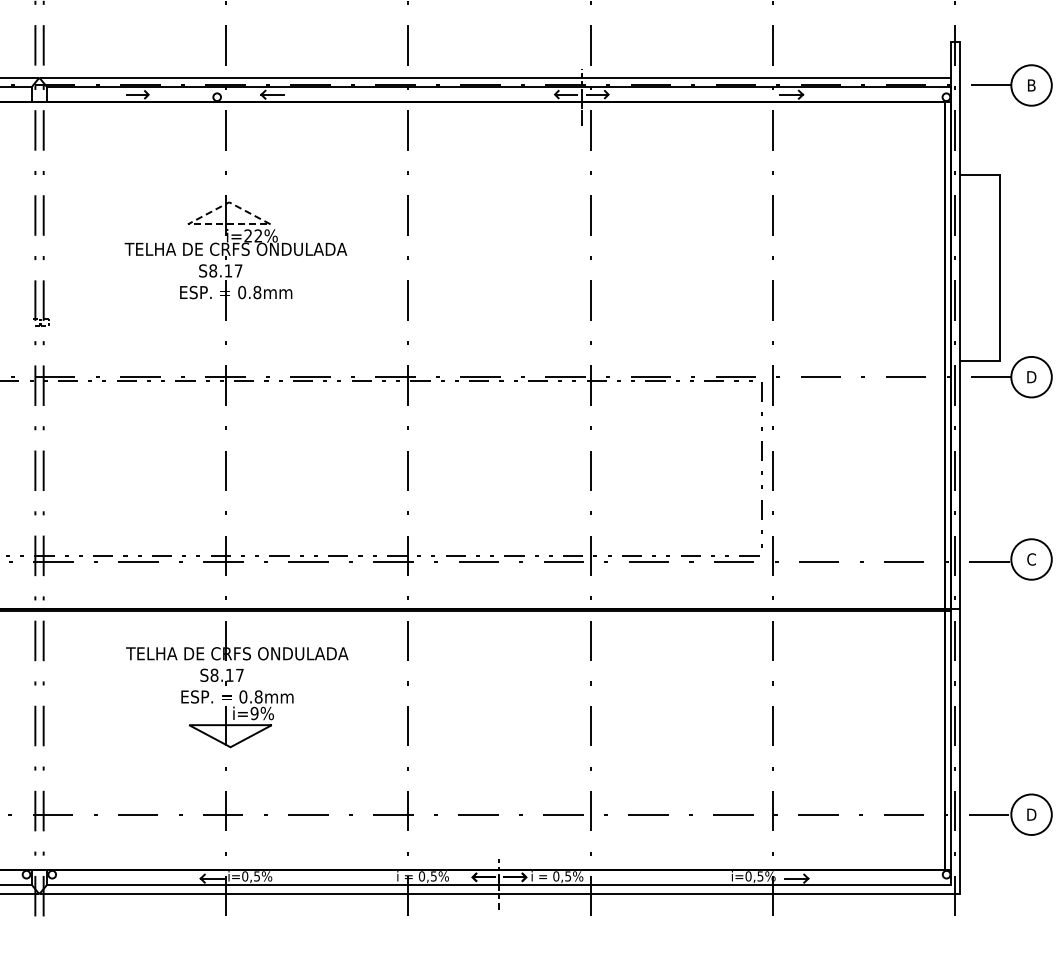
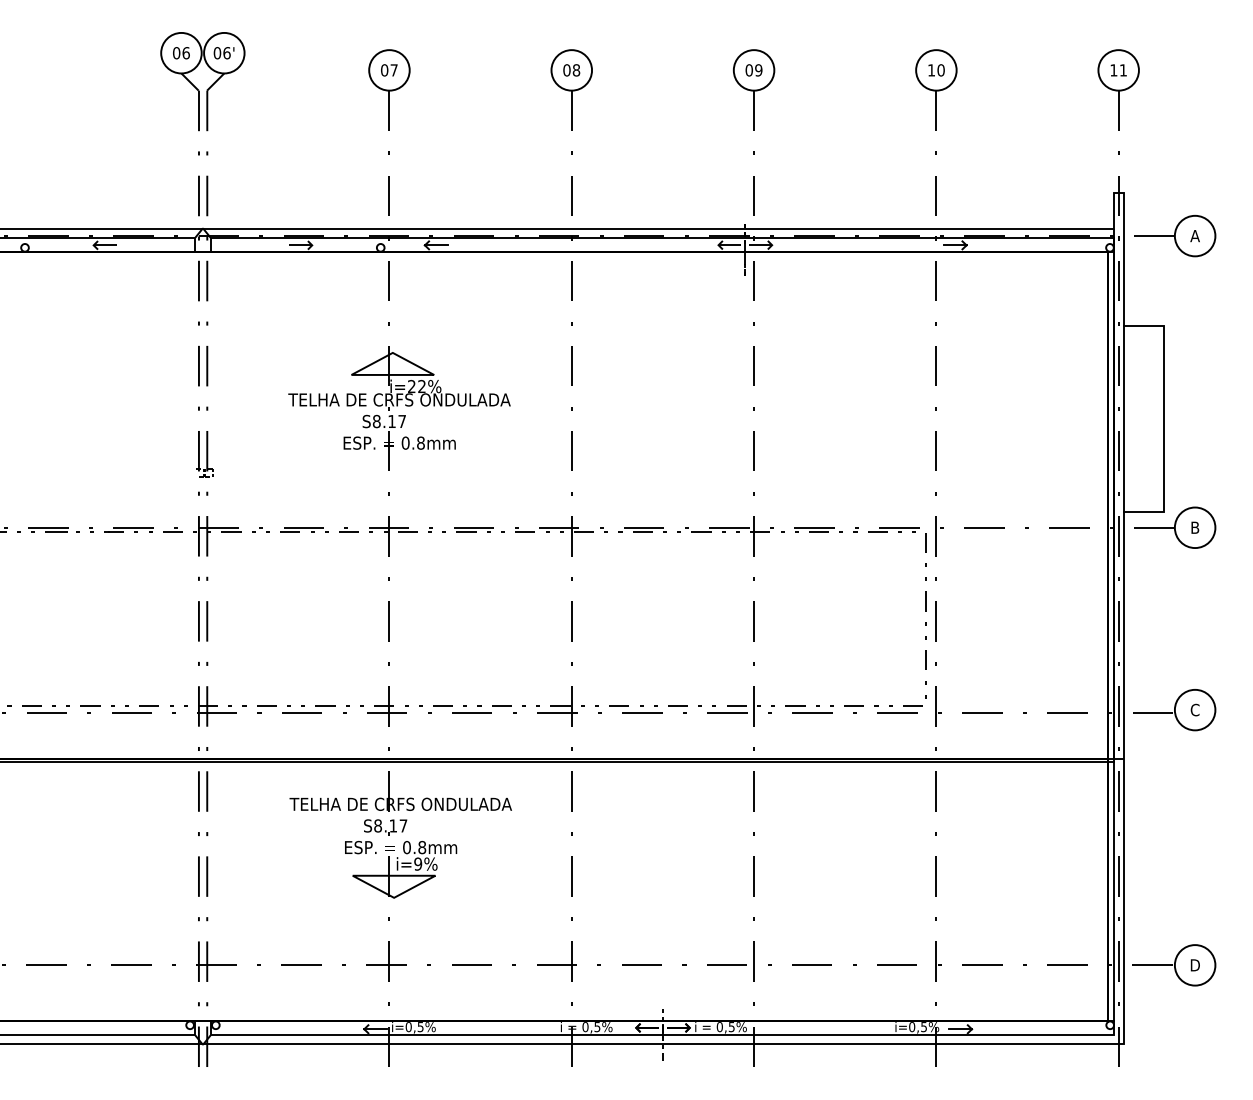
text: (1030, 85) -> (1194, 236), B -> A
line: (191, 221) -> (355, 372), dashed -> solid
text: (1030, 376) -> (1194, 527), D -> B

